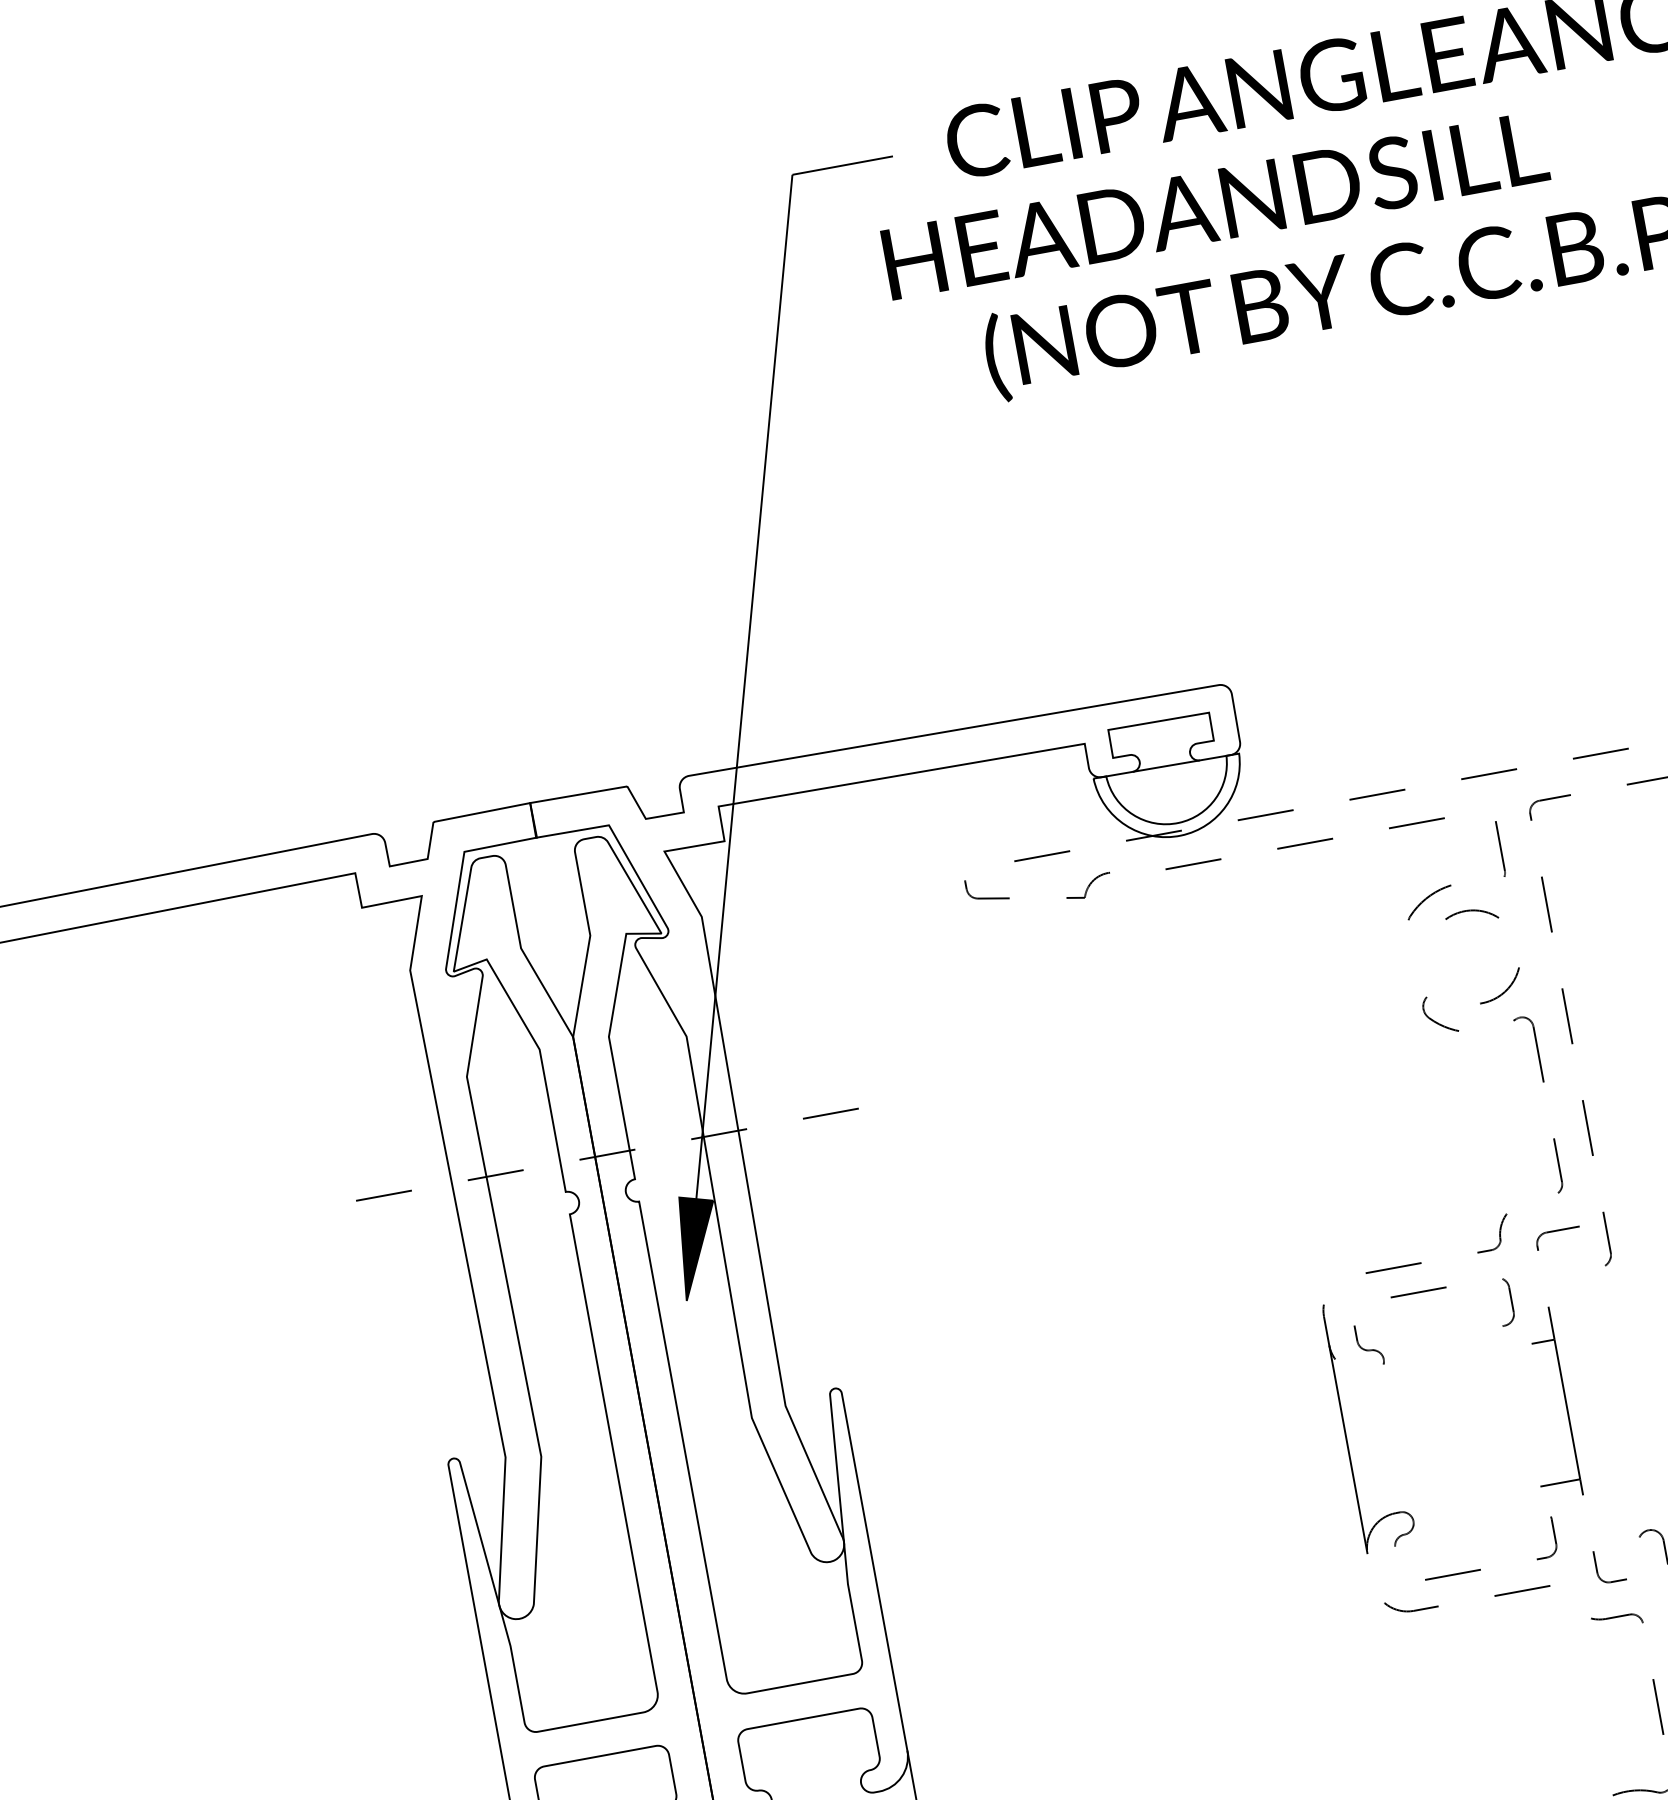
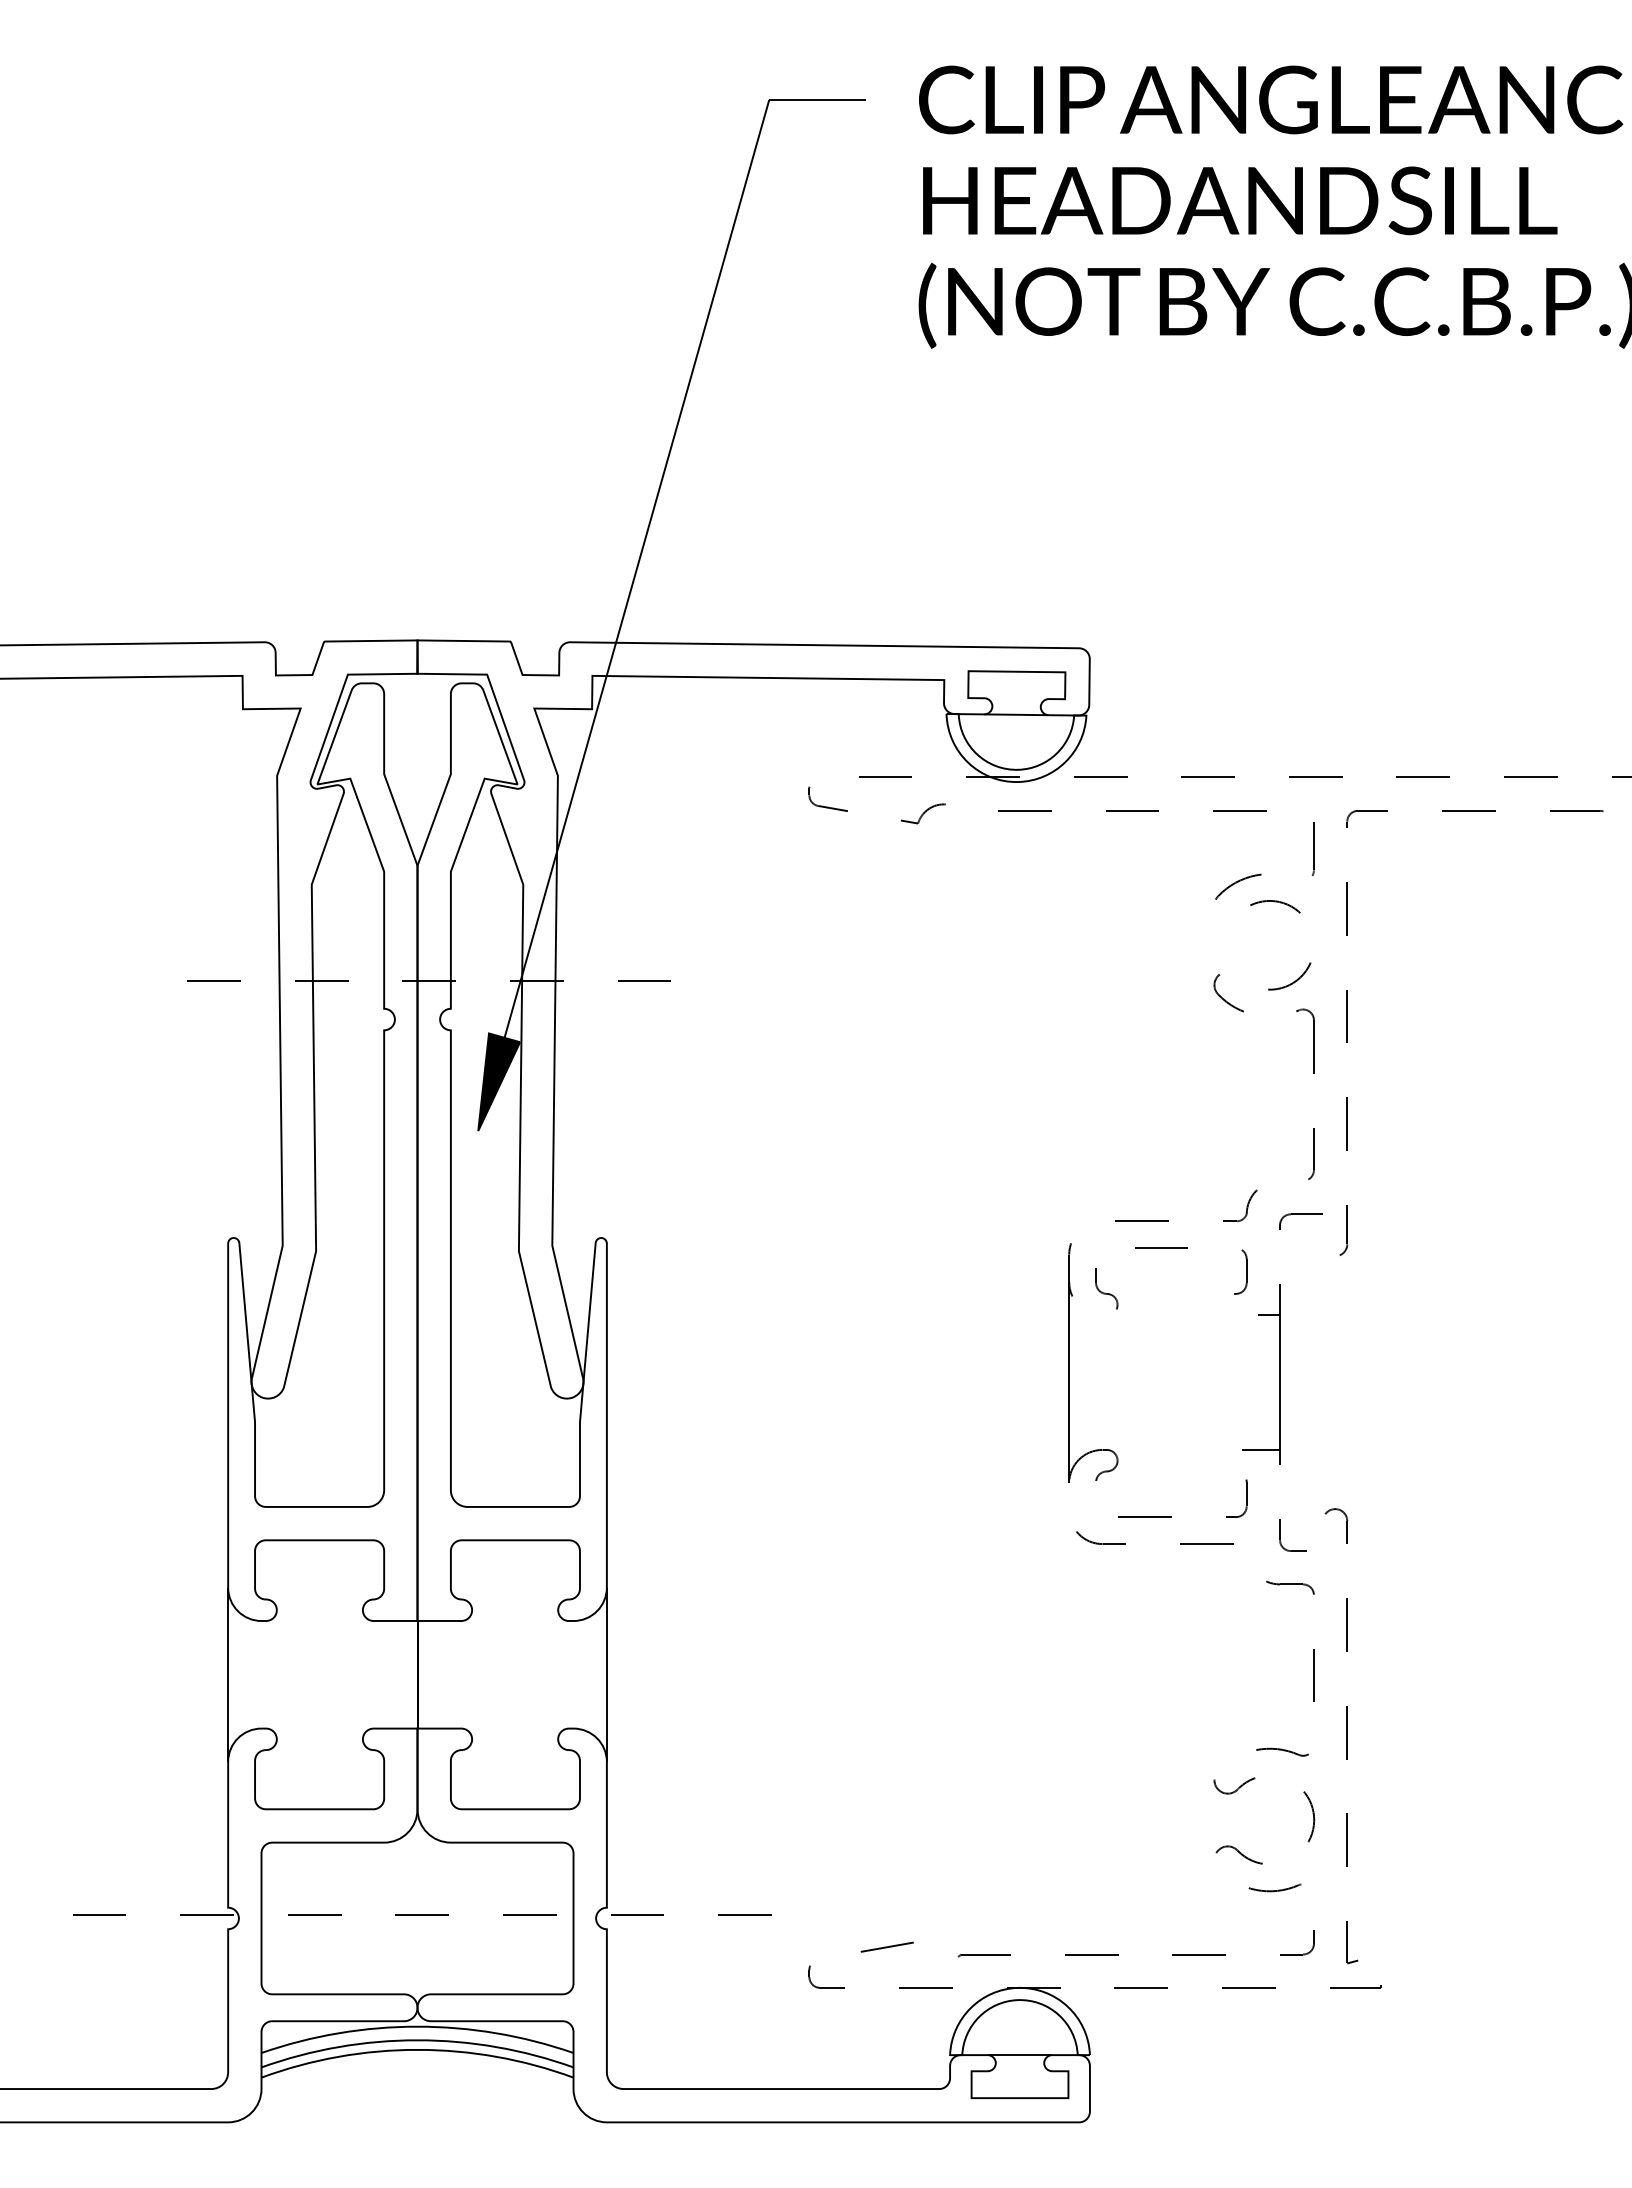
text: (1215, 204) -> (1240, 200), moved

